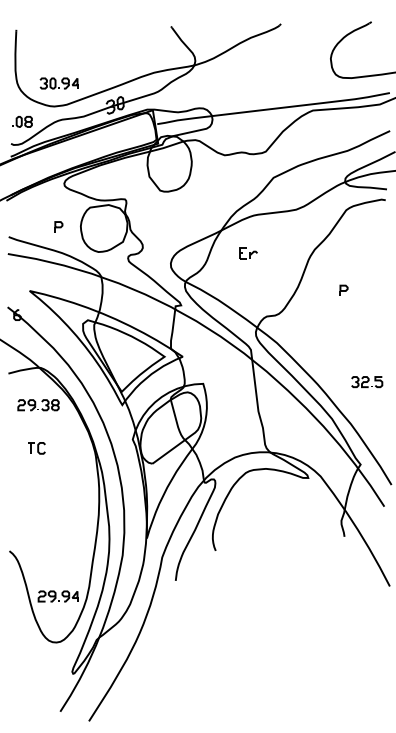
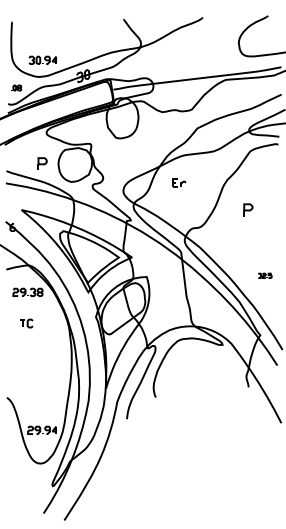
part: (22, 121) -> (16, 87), size x0.7
part: (58, 226) -> (42, 163), size x1.6
part: (343, 289) -> (247, 208), size x1.6
part: (367, 382) -> (265, 276), size x0.6

